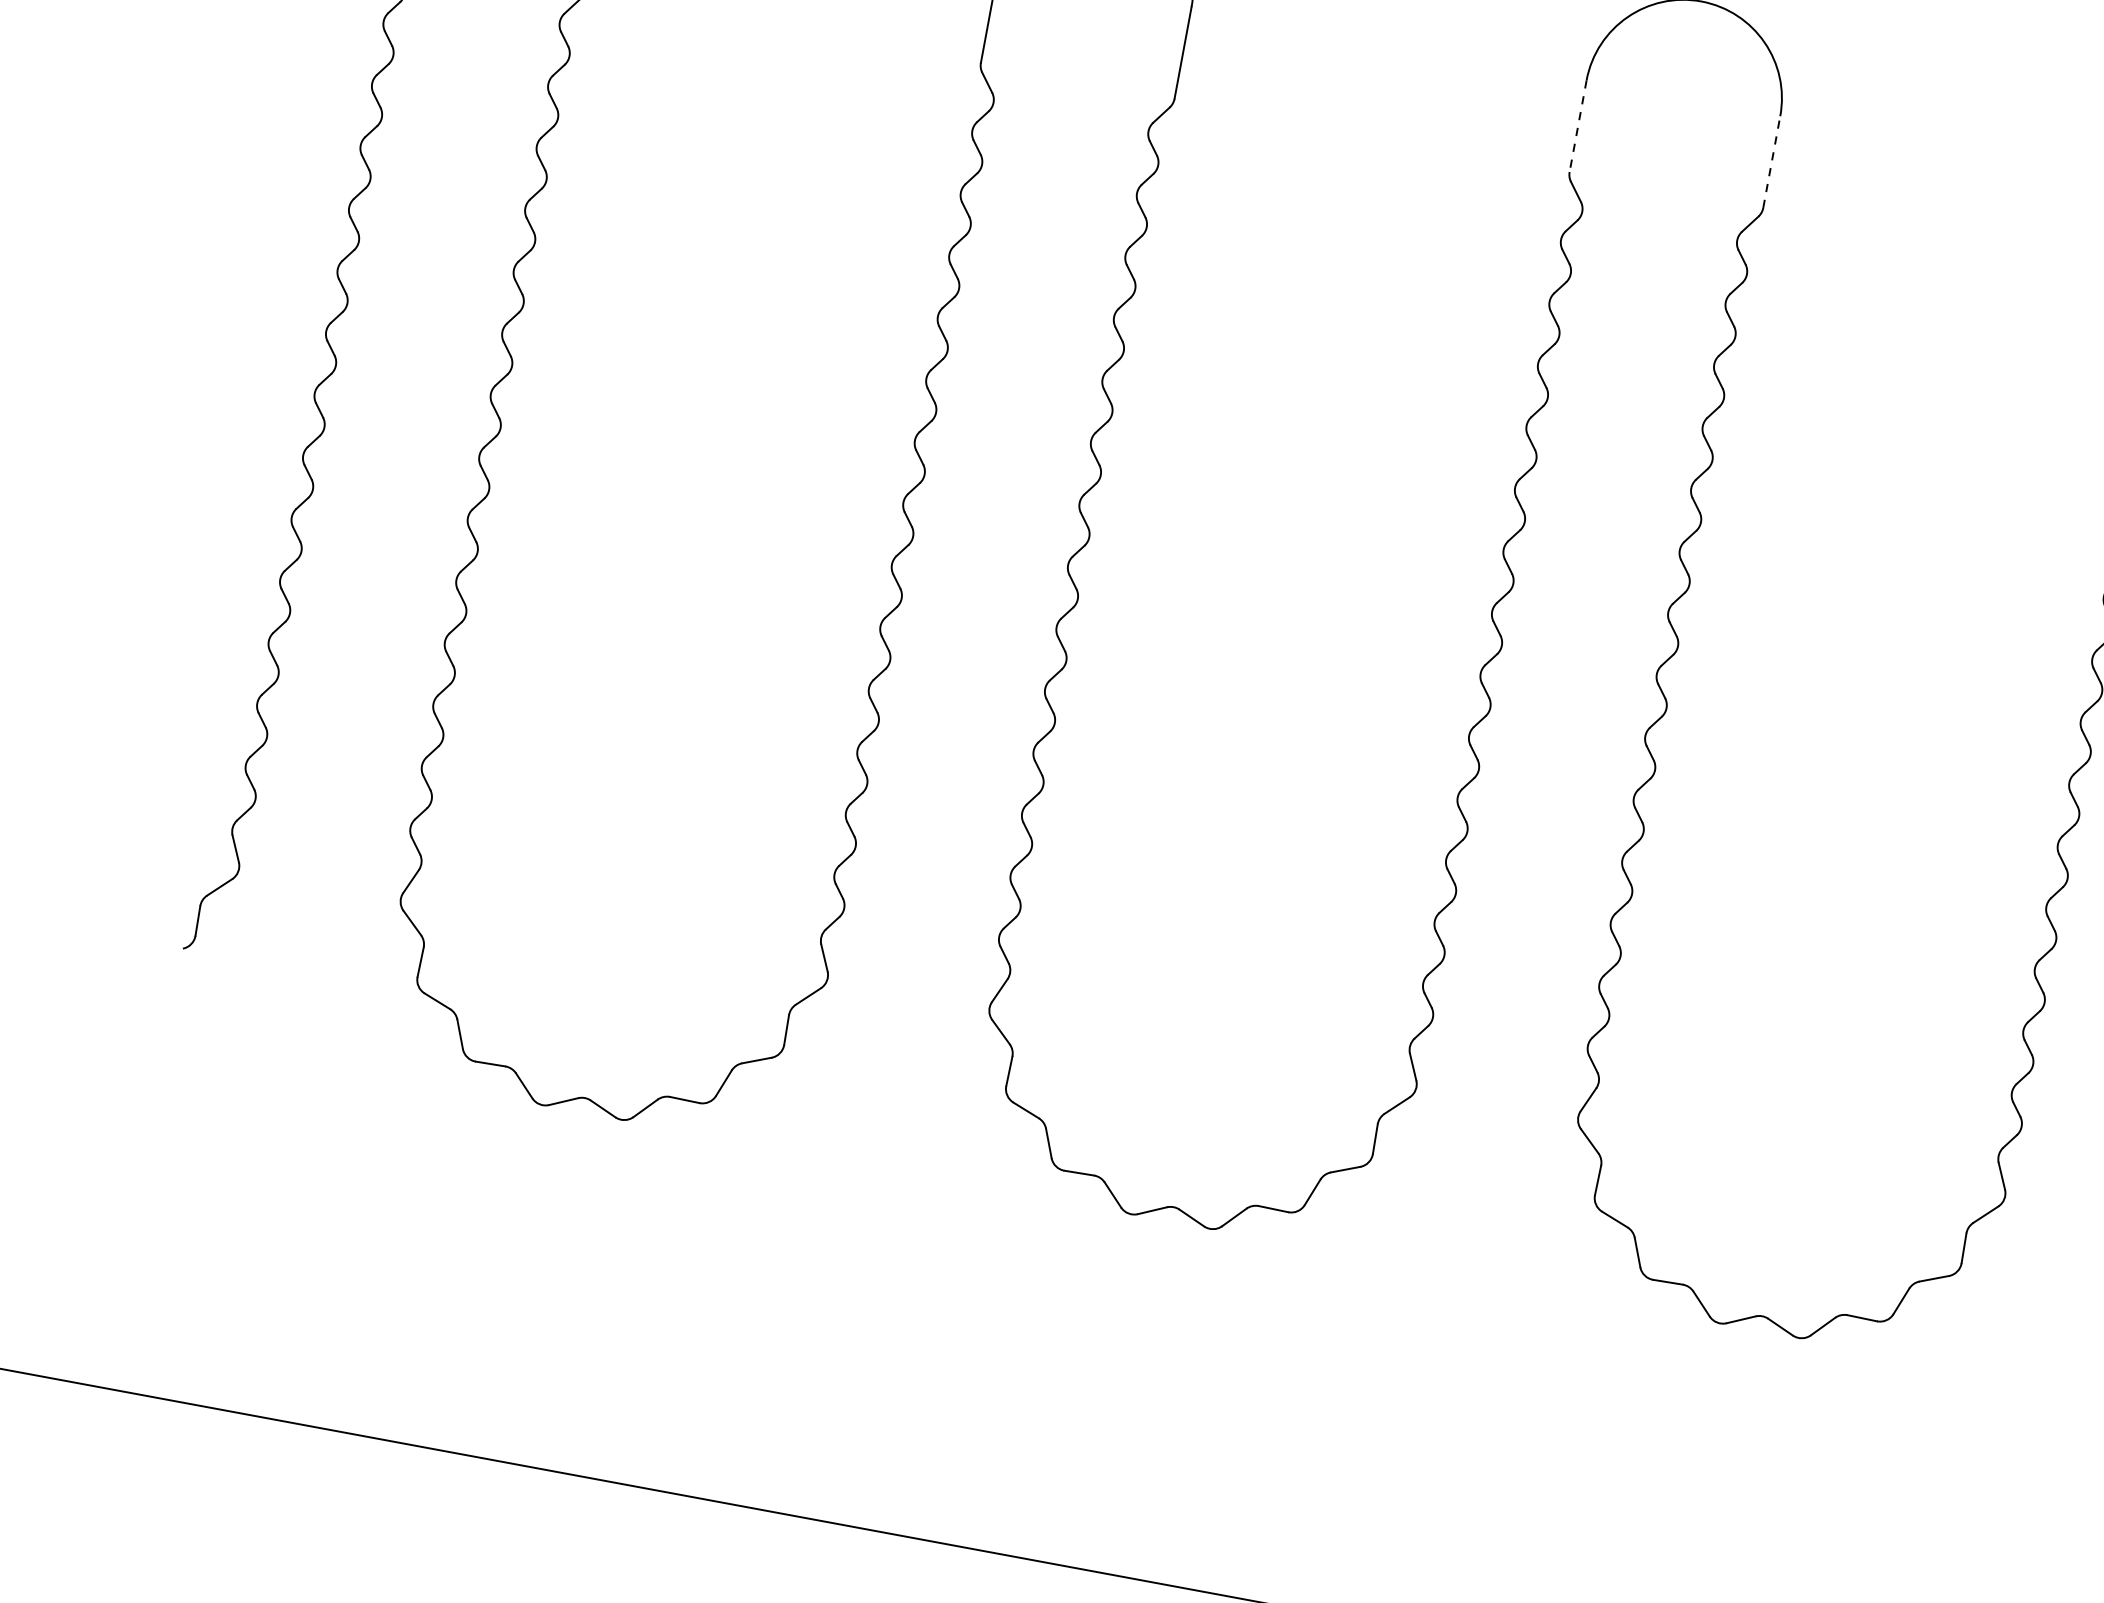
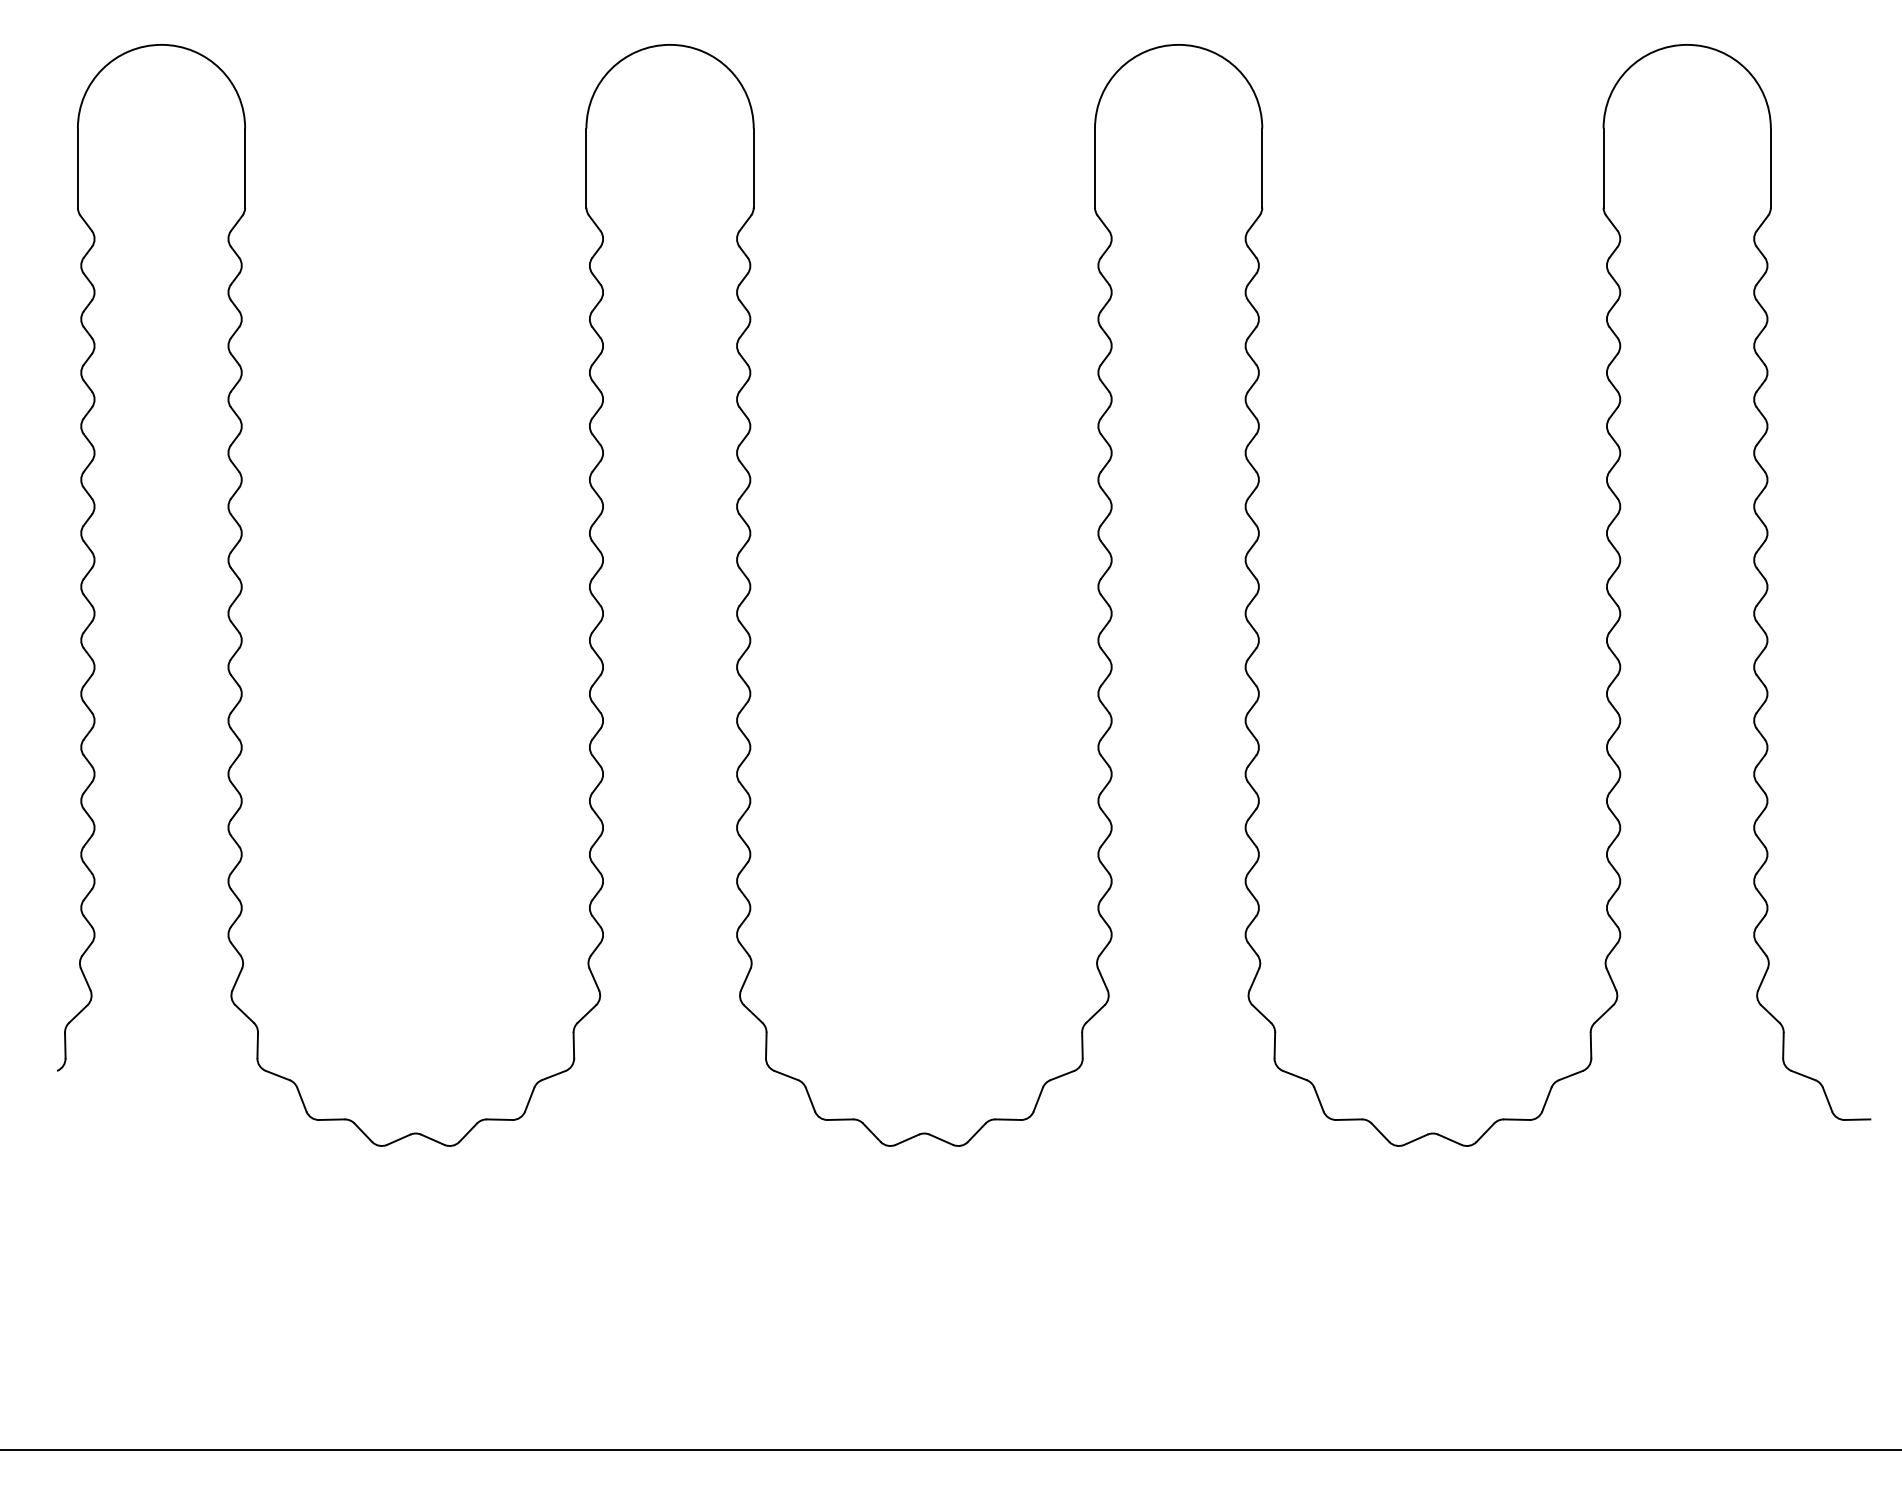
line: (1578, 126) -> (1095, 168), dashed -> solid
line: (1771, 162) -> (1262, 168), dashed -> solid

